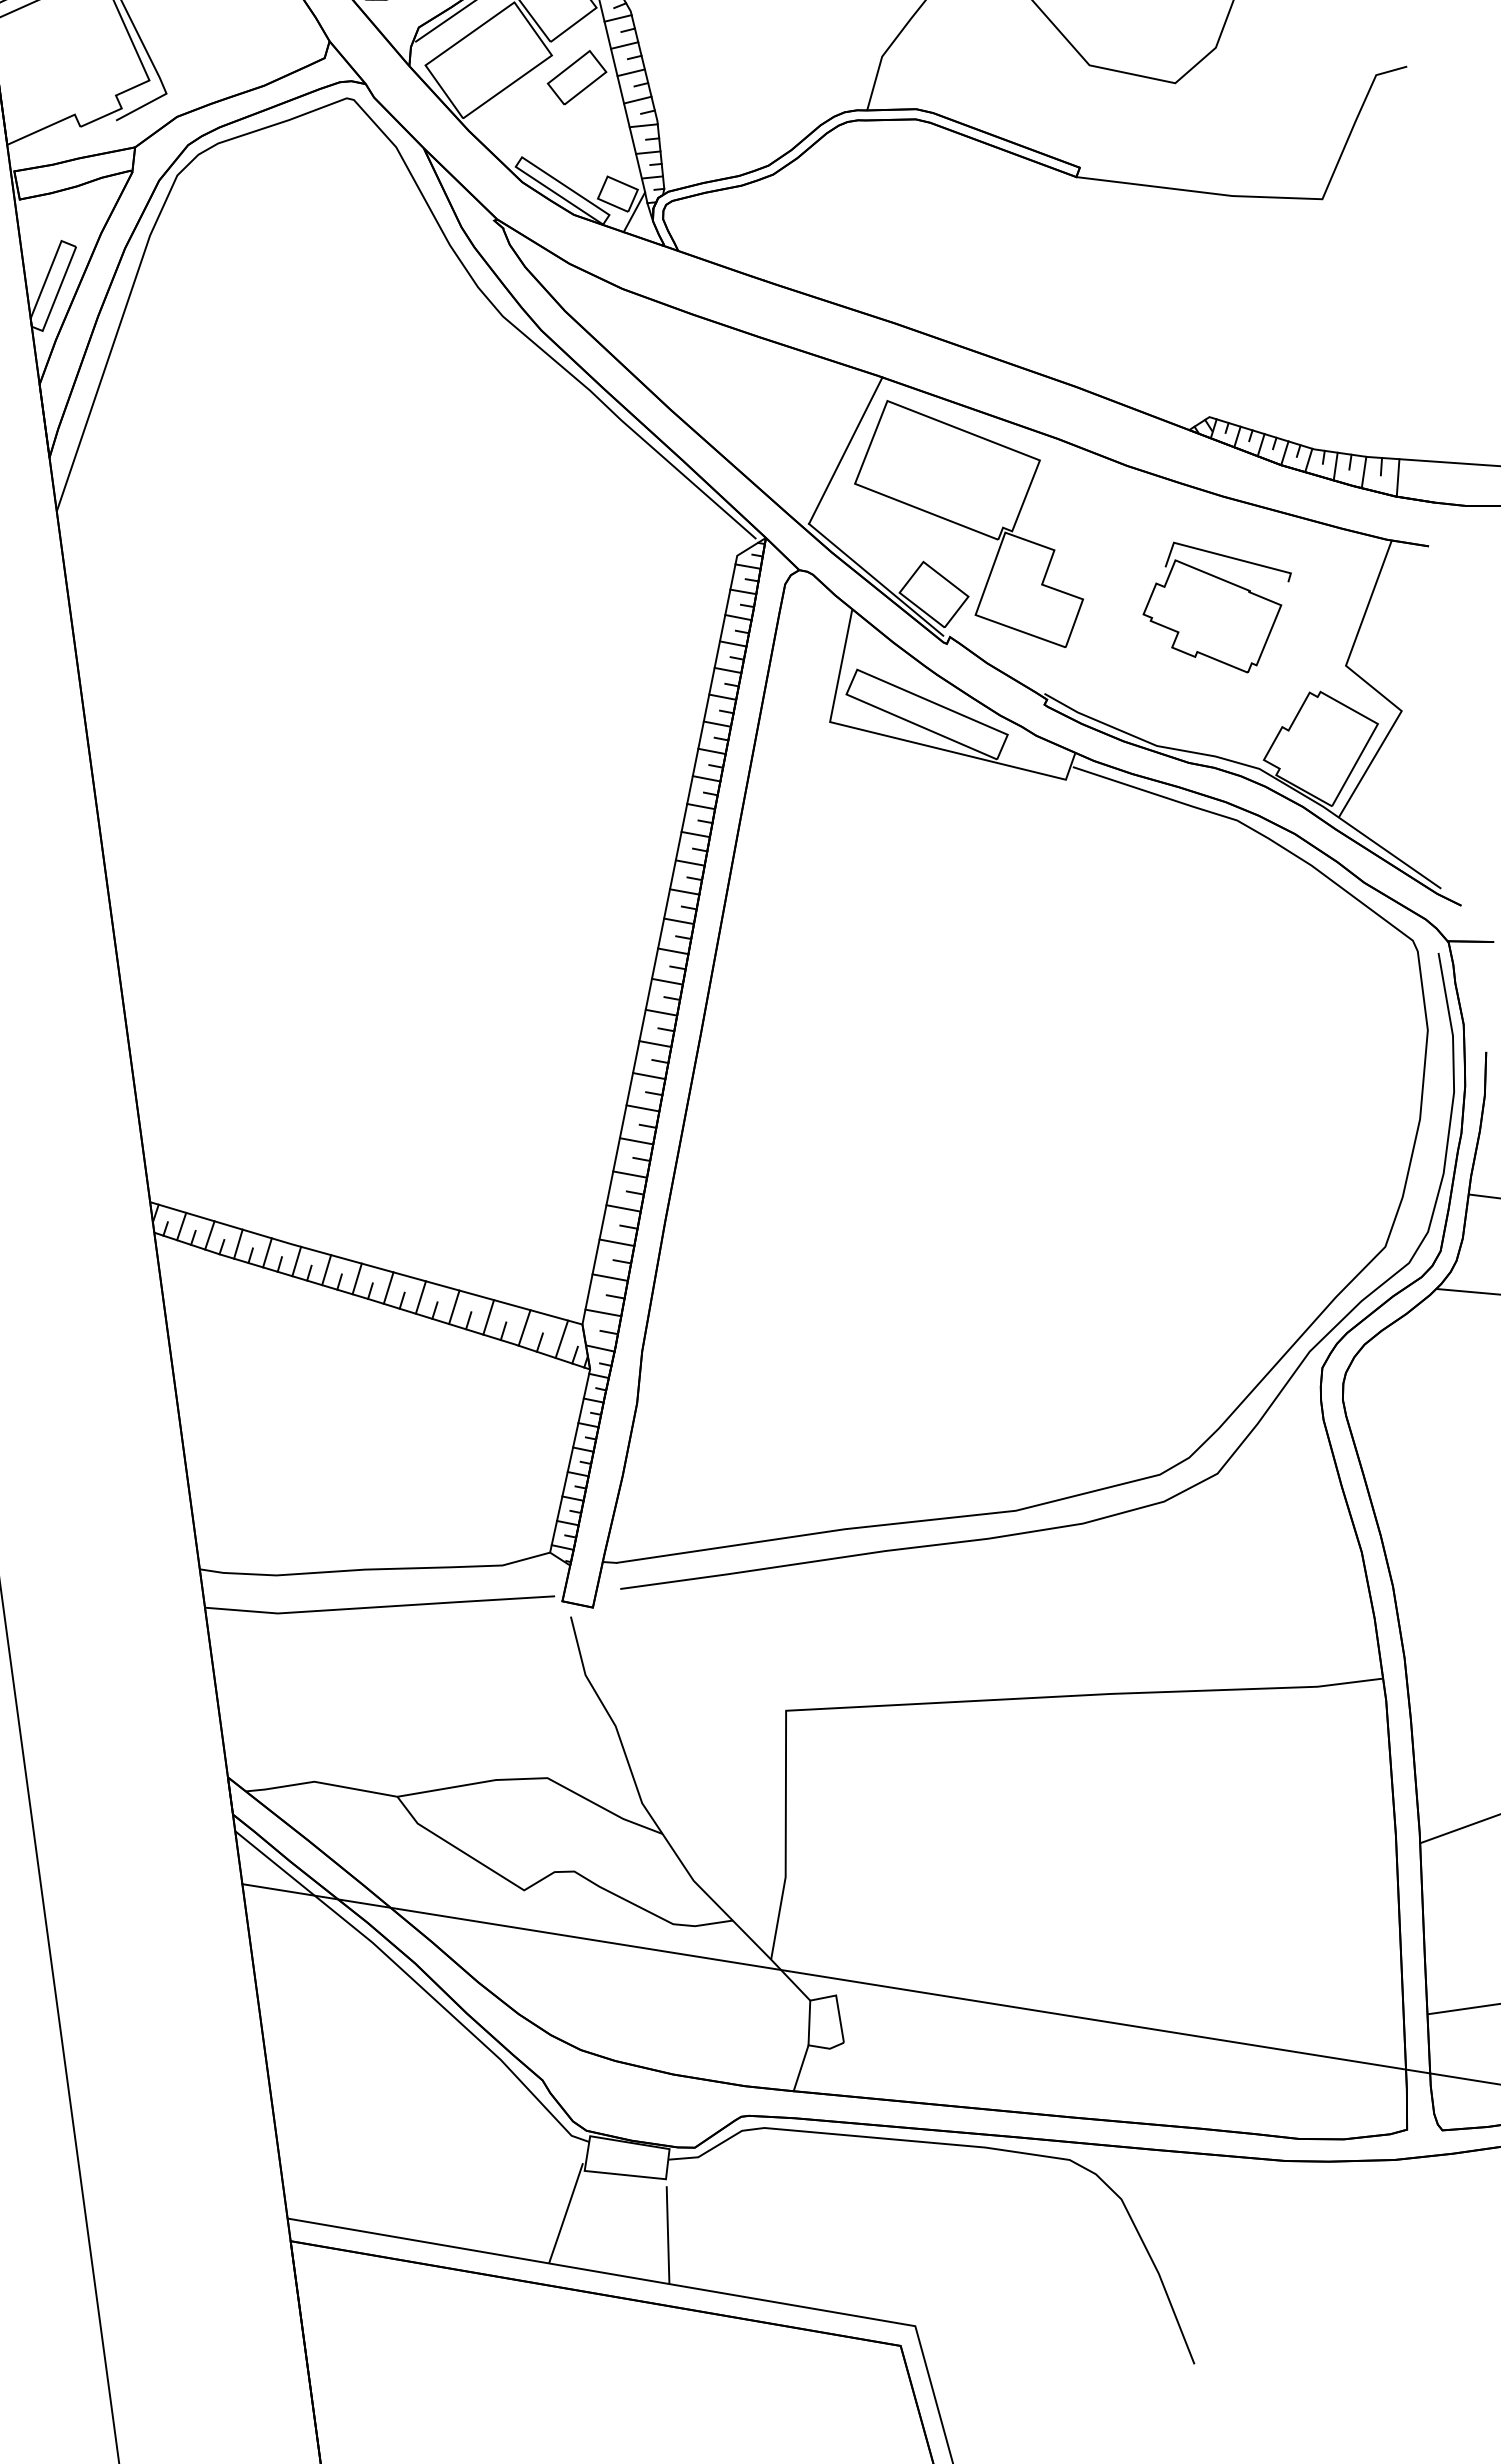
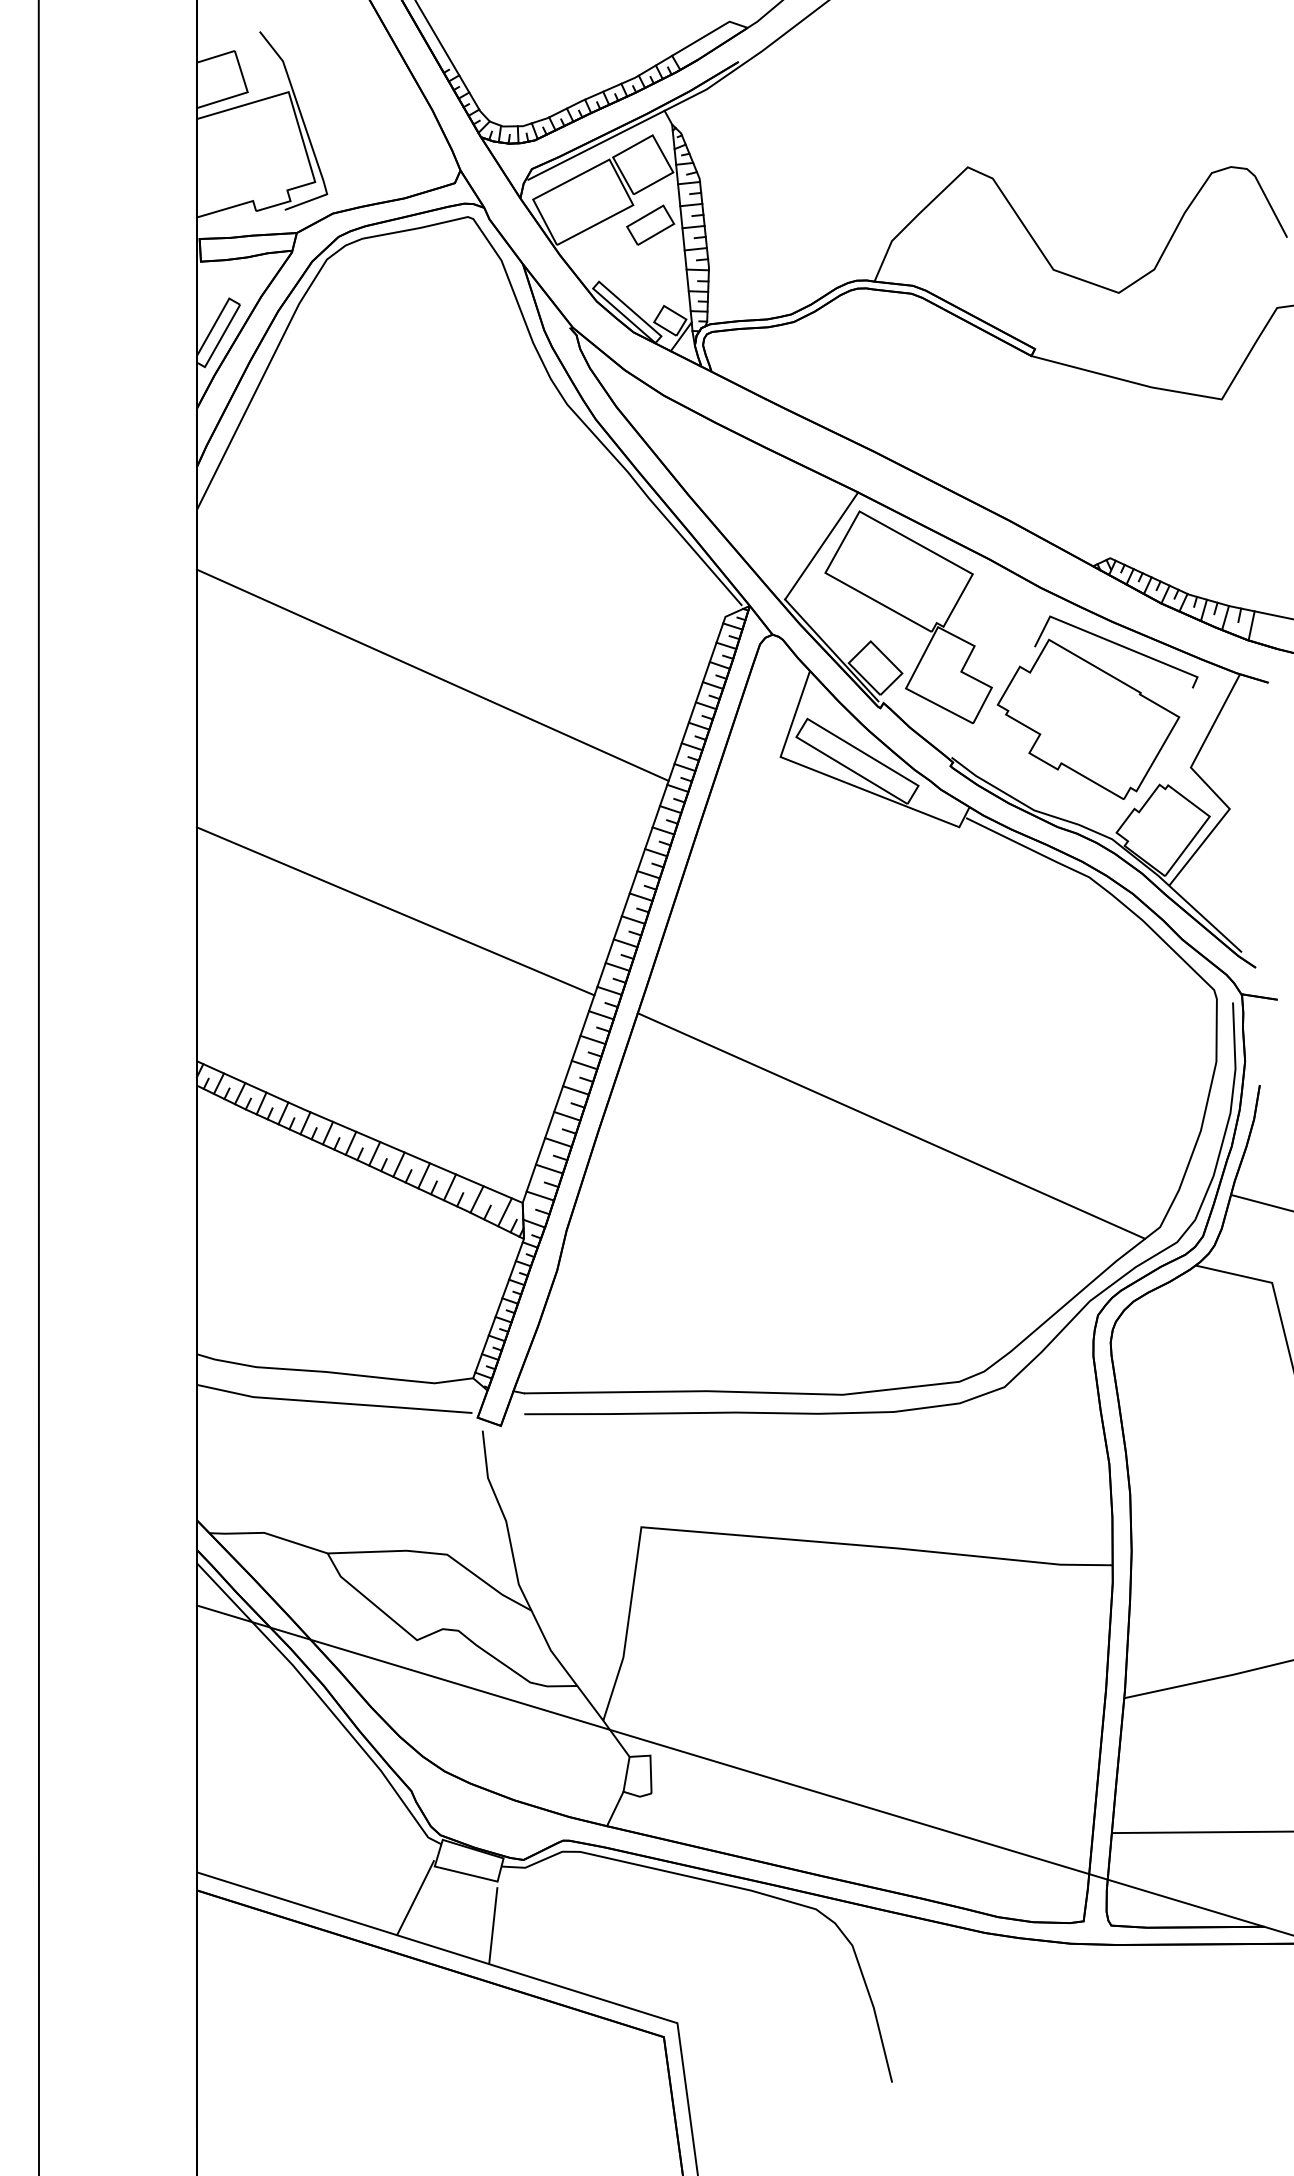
part: (1218, 606) -> (1097, 707), size x1.67
line: (379, 677) -> (432, 674), added
line: (373, 980) -> (395, 911), added
line: (1031, 1165) -> (891, 1125), added

